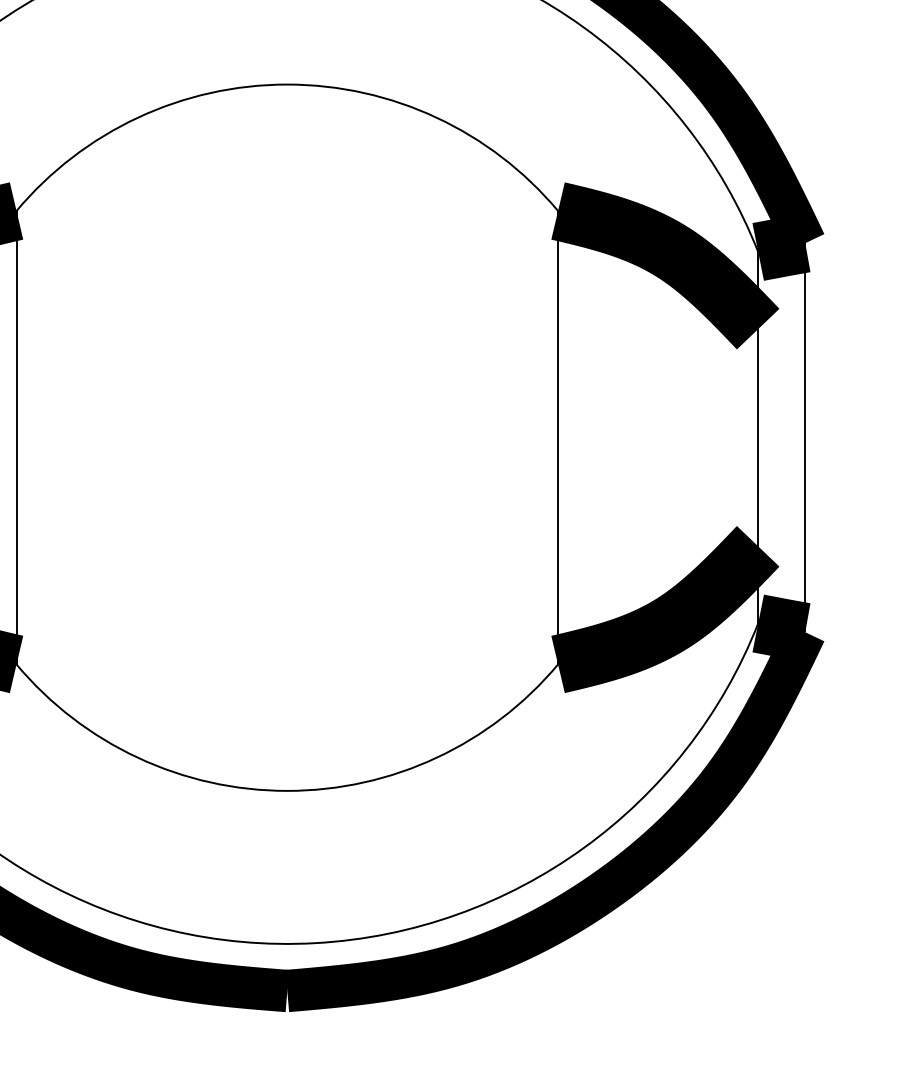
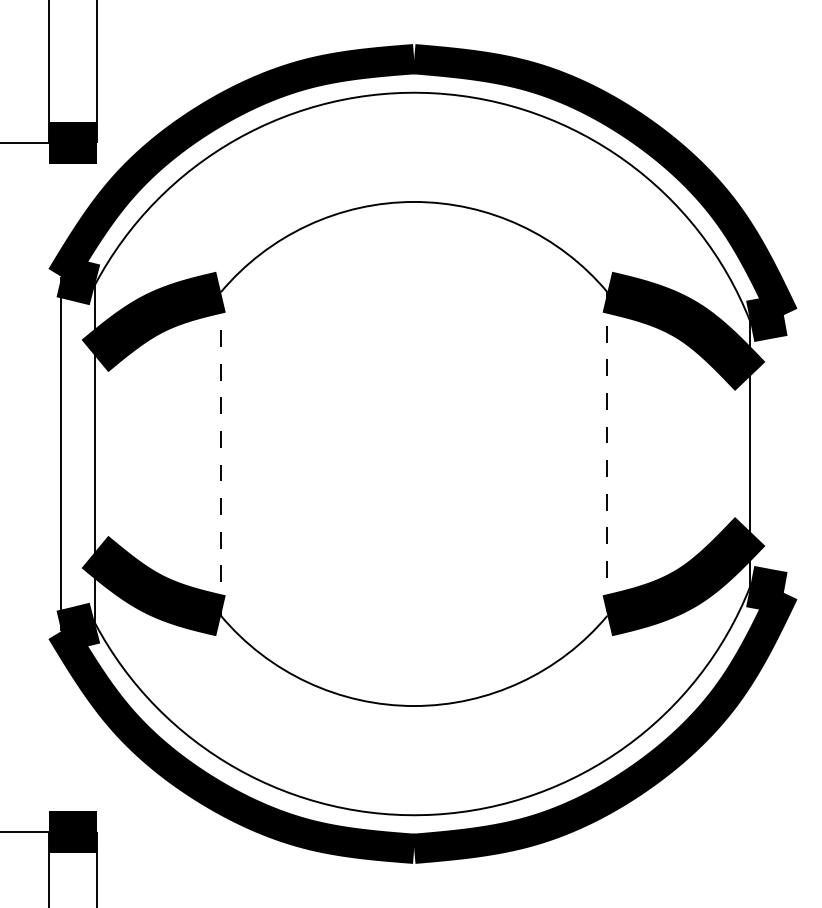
line: (804, 437) -> (783, 453), removed
line: (15, 438) -> (220, 454), solid -> dashed
line: (558, 438) -> (607, 454), solid -> dashed

